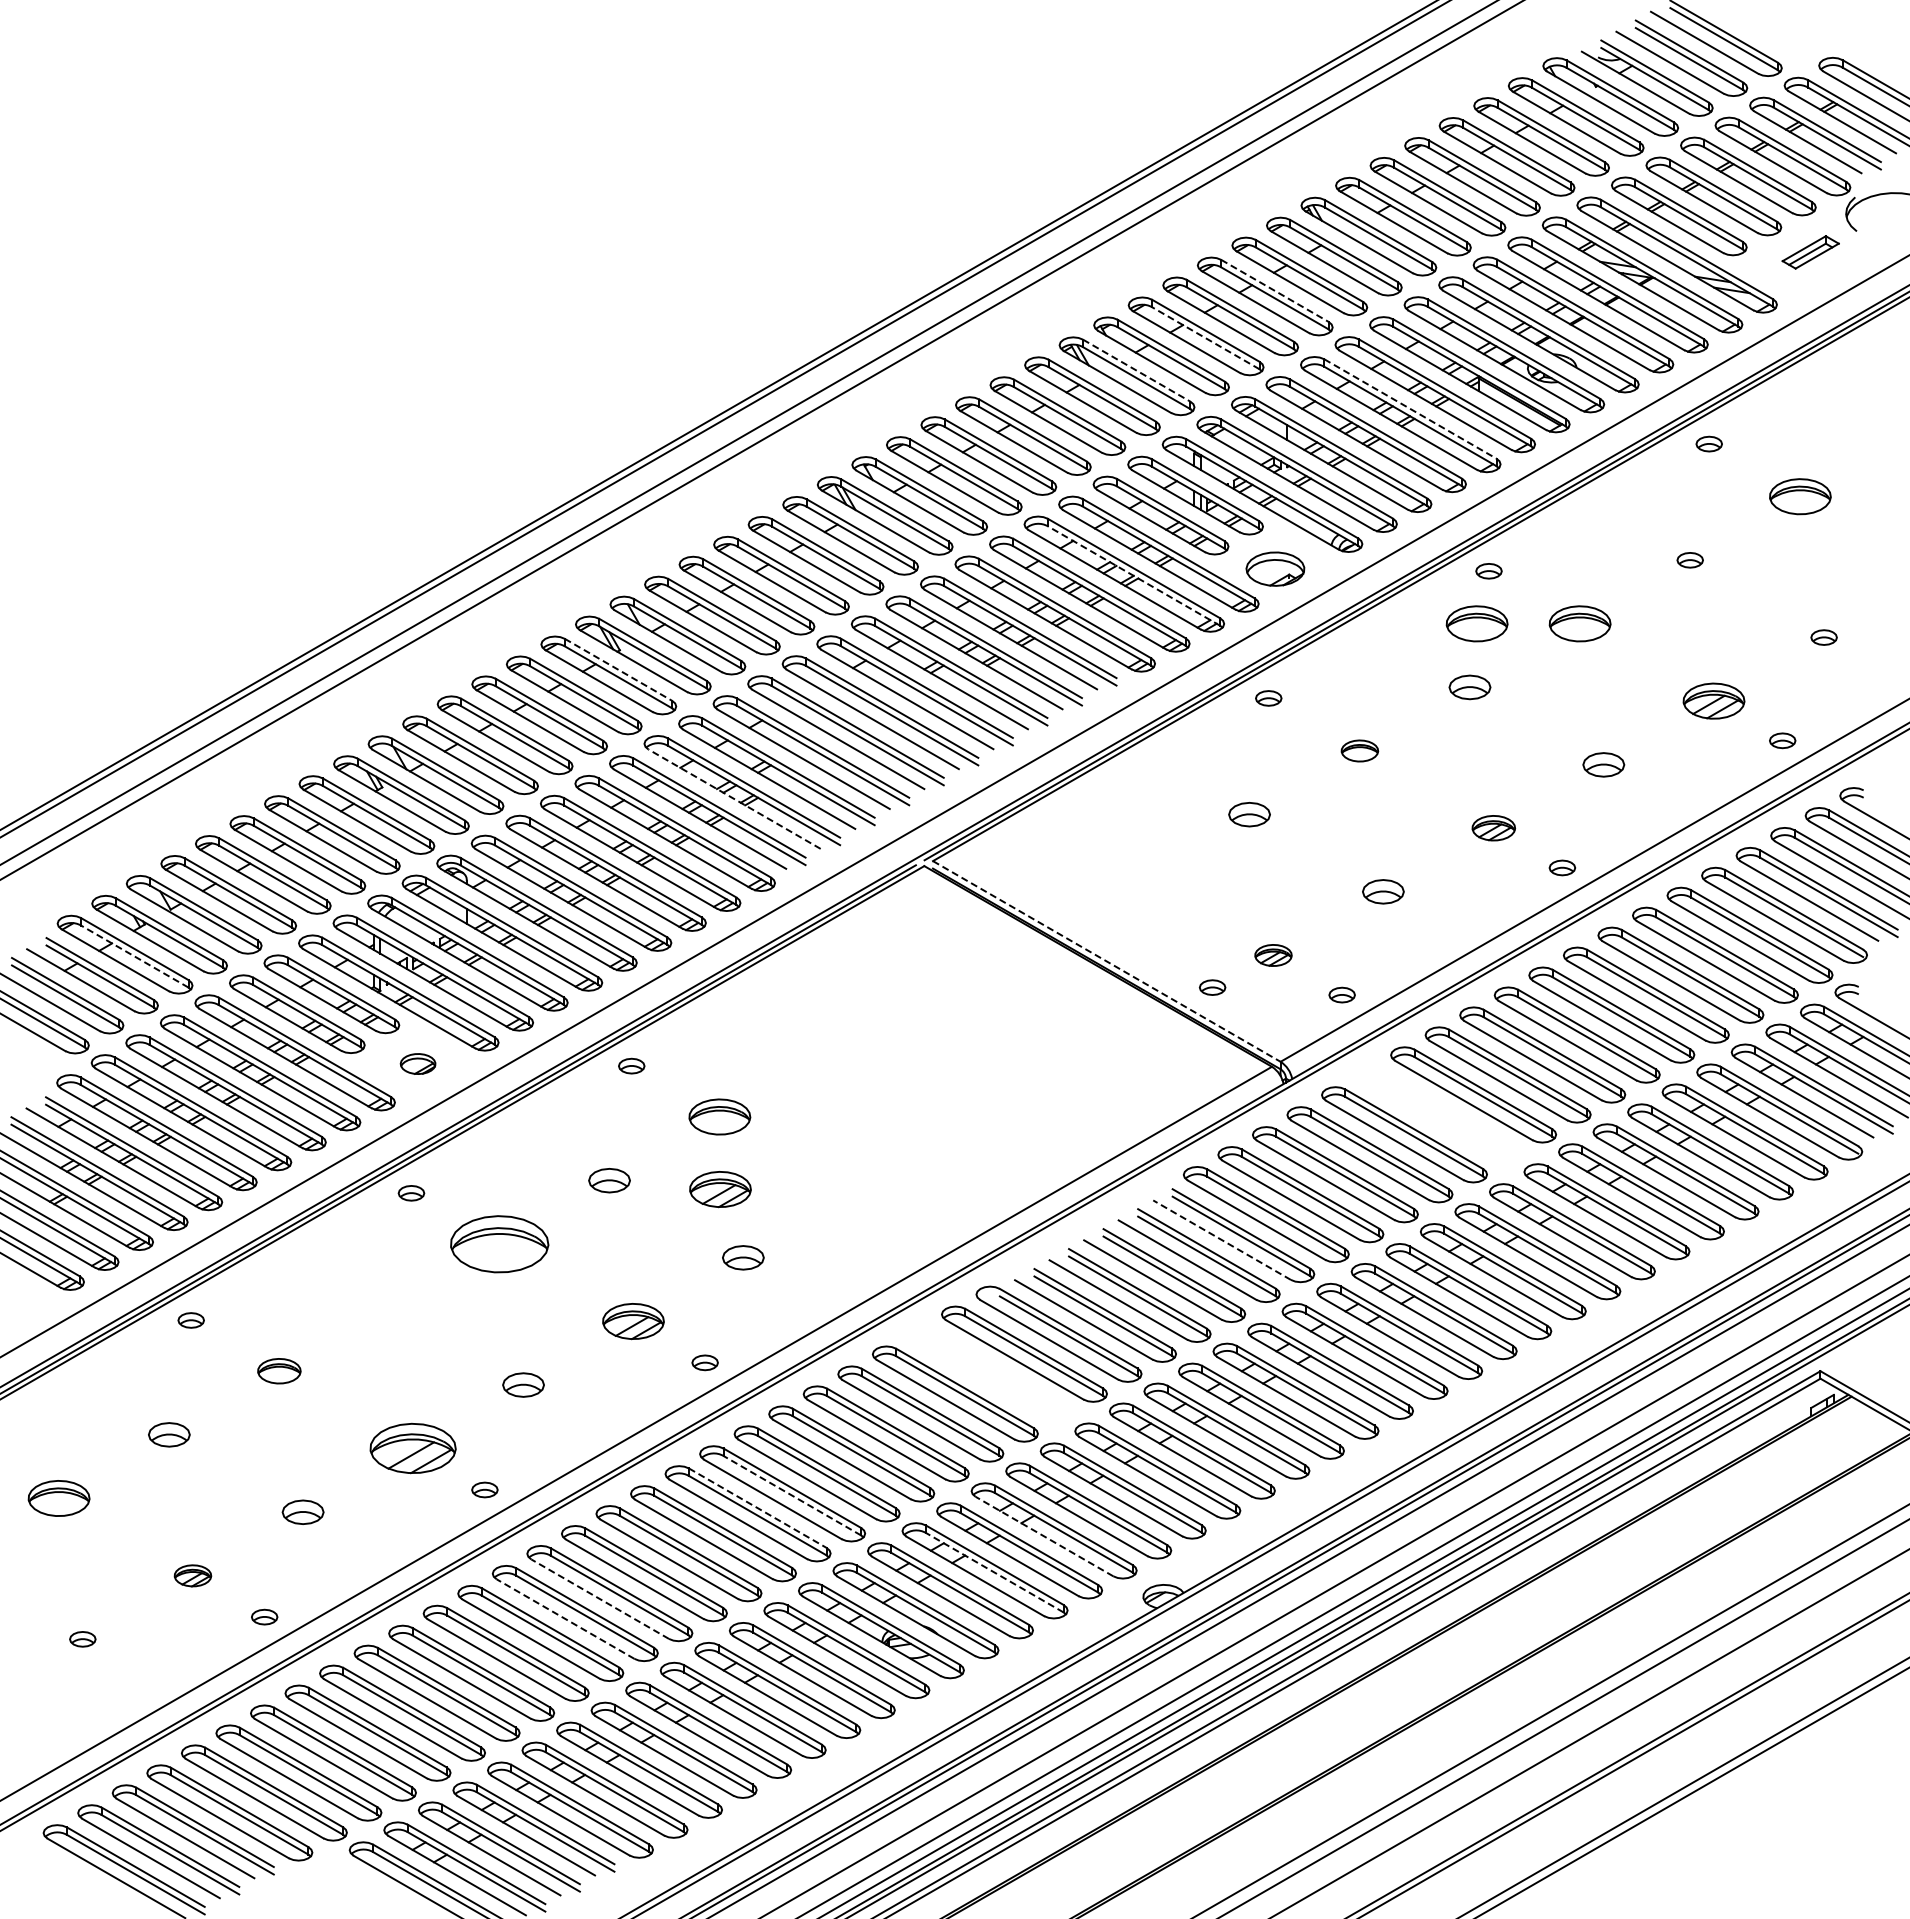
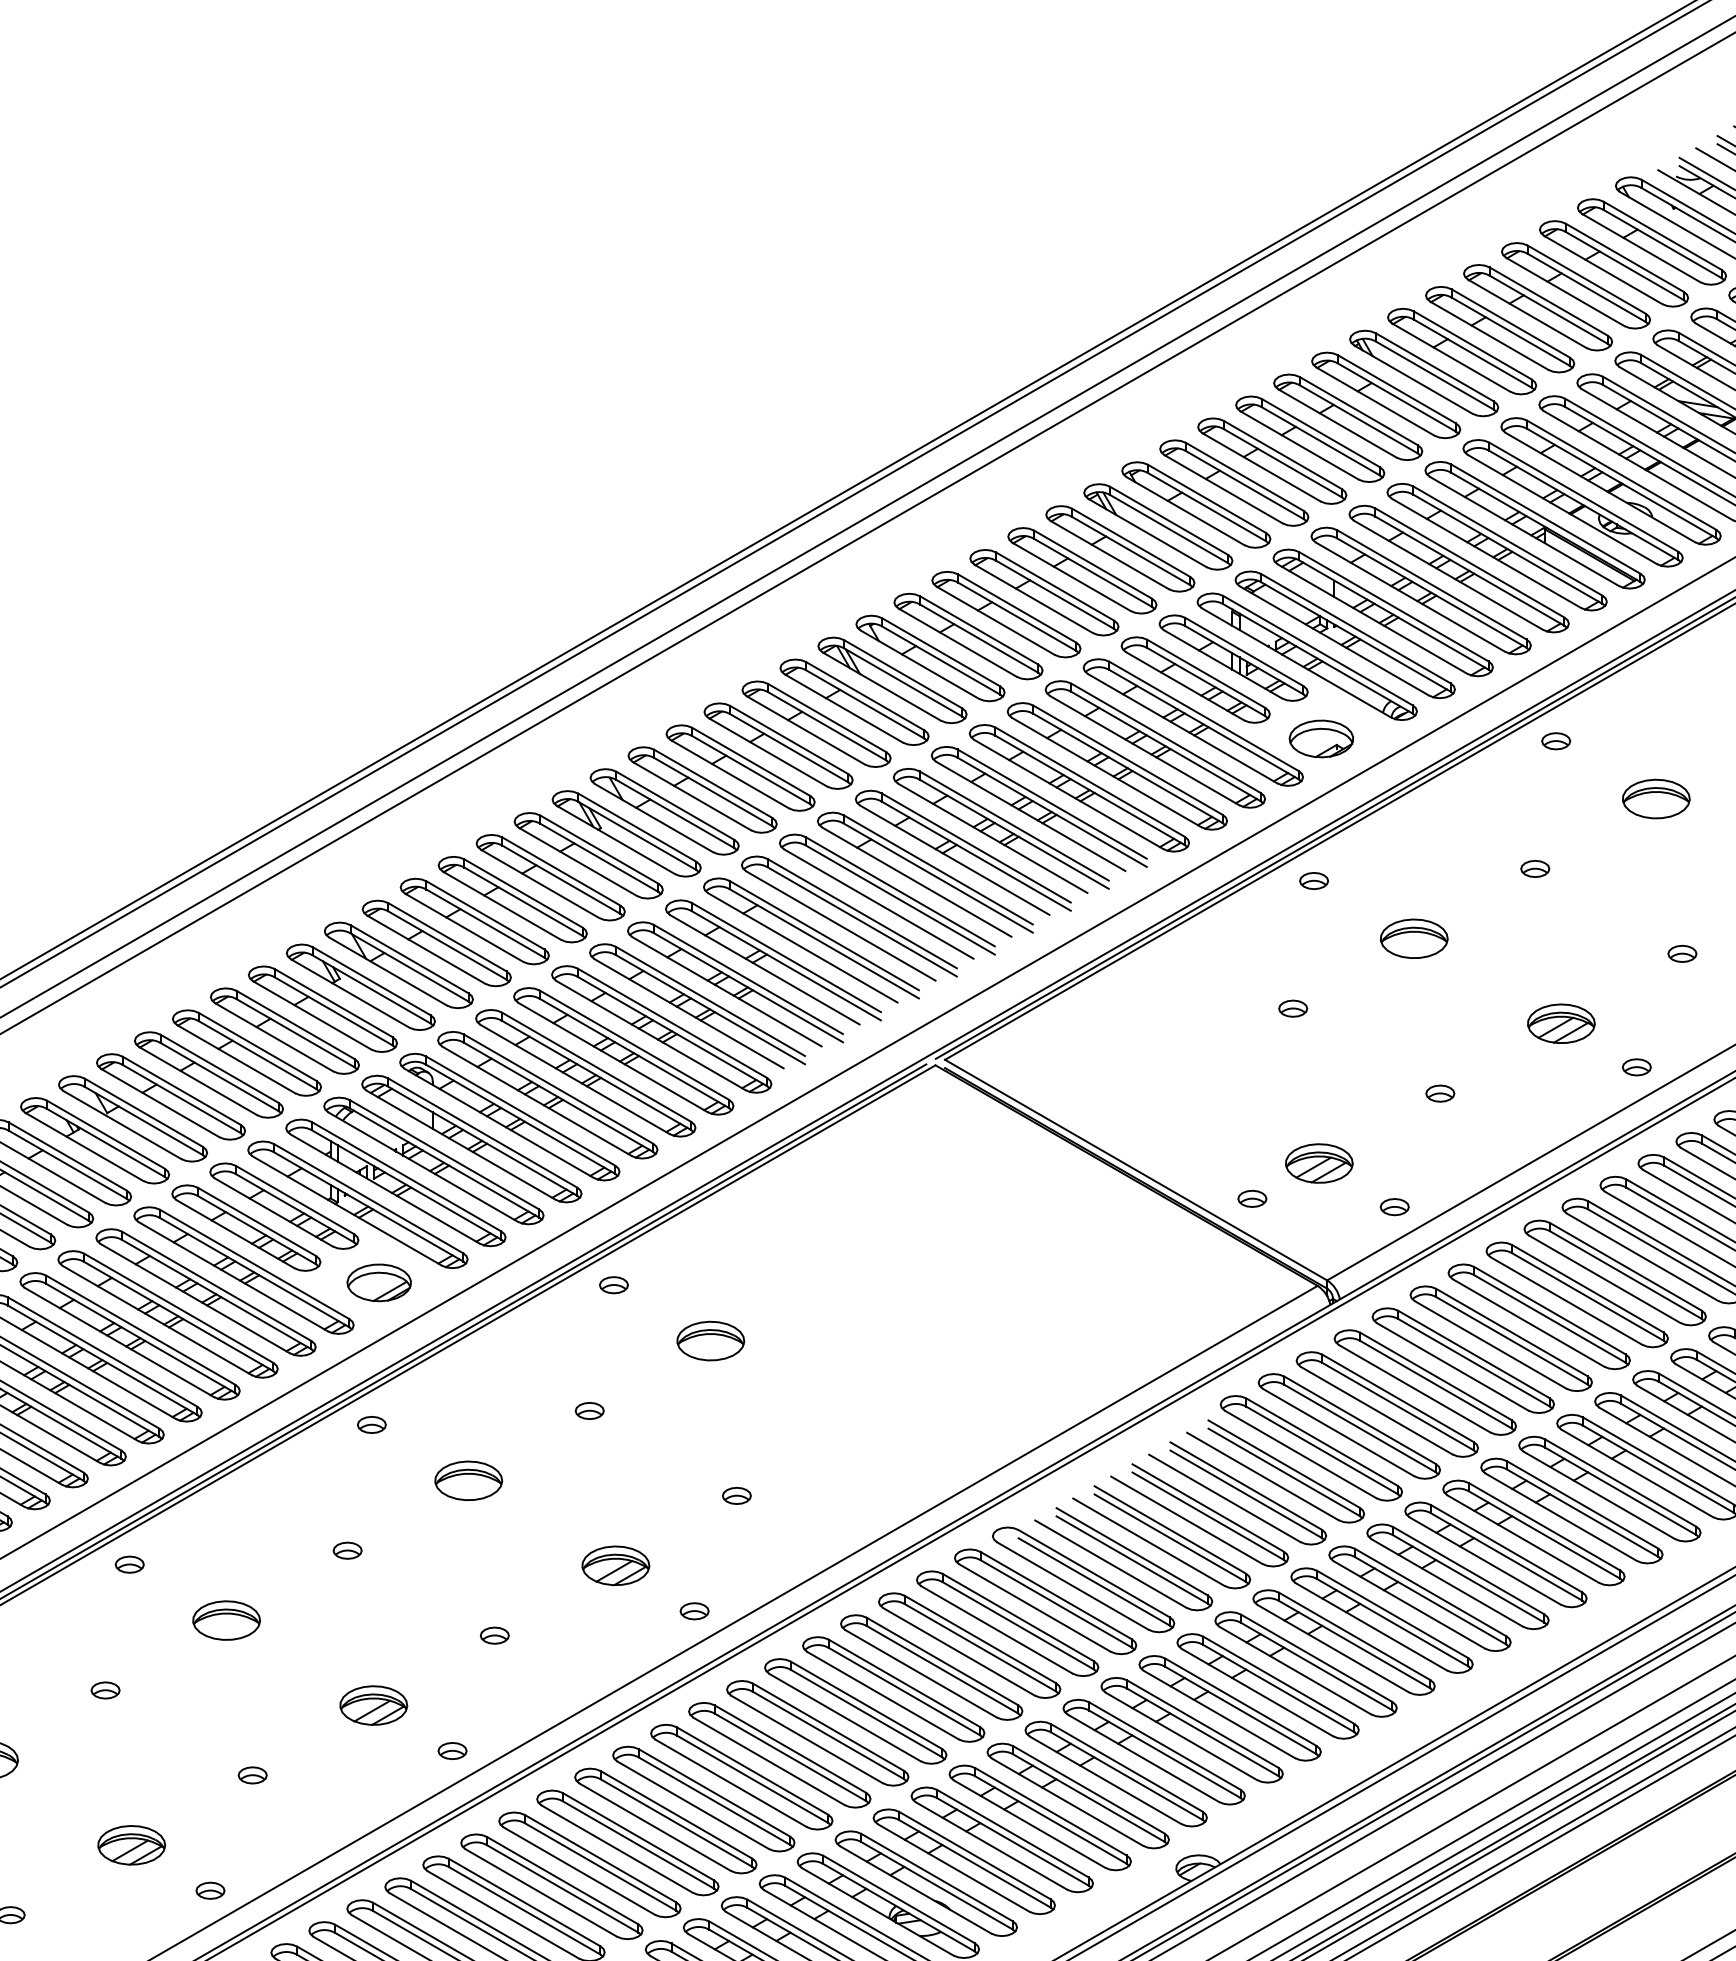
line: (1275, 291) -> (1321, 433), dashed -> solid
line: (1205, 338) -> (1244, 485), dashed -> solid
line: (1137, 370) -> (1169, 520), dashed -> solid
line: (1410, 409) -> (1469, 563), dashed -> solid
line: (1133, 575) -> (1165, 745), dashed -> solid
part: (1476, 623) -> (1542, 798), removed
line: (618, 670) -> (599, 850), dashed -> solid
part: (1469, 687) -> (1534, 869), size x0.62
part: (1359, 750) -> (1413, 938), size x1.67
part: (1603, 764) -> (1682, 953), size x0.62
line: (734, 798) -> (726, 991), dashed -> solid
part: (1249, 814) -> (1292, 1008), size x0.62
part: (1493, 827) -> (1561, 1022), size x1.43
part: (1383, 891) -> (1440, 1093), size x0.62
part: (1273, 955) -> (1319, 1163), size x1.67
line: (134, 956) -> (67, 1164), dashed -> solid
line: (1106, 961) -> (1135, 1170), dashed -> solid
part: (417, 1063) -> (378, 1282), size x1.67
part: (1438, 1114) -> (1500, 1338), added
part: (609, 1180) -> (589, 1410), size x0.62
part: (720, 1189) -> (711, 1420), removed
line: (1221, 1239) -> (1262, 1475), dashed -> solid
part: (499, 1243) -> (468, 1480), size x0.62
part: (743, 1257) -> (736, 1495), size x0.62
part: (389, 1307) -> (347, 1550), added
part: (279, 1370) -> (226, 1619), size x1.43
part: (989, 1373) -> (1007, 1623), added
part: (522, 1384) -> (493, 1635), size x0.62
part: (168, 1434) -> (104, 1690), size x0.62
part: (413, 1448) -> (374, 1705), size x0.71
line: (791, 1495) -> (789, 1757), dashed -> solid
line: (758, 1508) -> (753, 1771), dashed -> solid
part: (302, 1511) -> (252, 1774), size x0.62
line: (1044, 1536) -> (1067, 1802), dashed -> solid
line: (994, 1572) -> (1012, 1841), dashed -> solid
part: (192, 1575) -> (131, 1845), size x1.67
line: (599, 1598) -> (578, 1870), dashed -> solid
line: (565, 1618) -> (541, 1892), dashed -> solid

